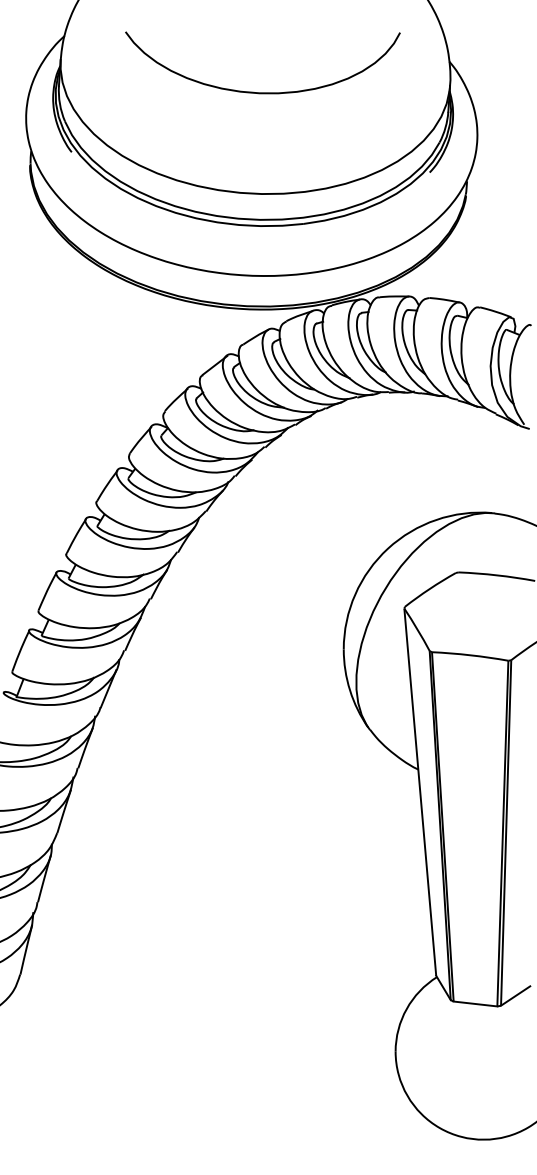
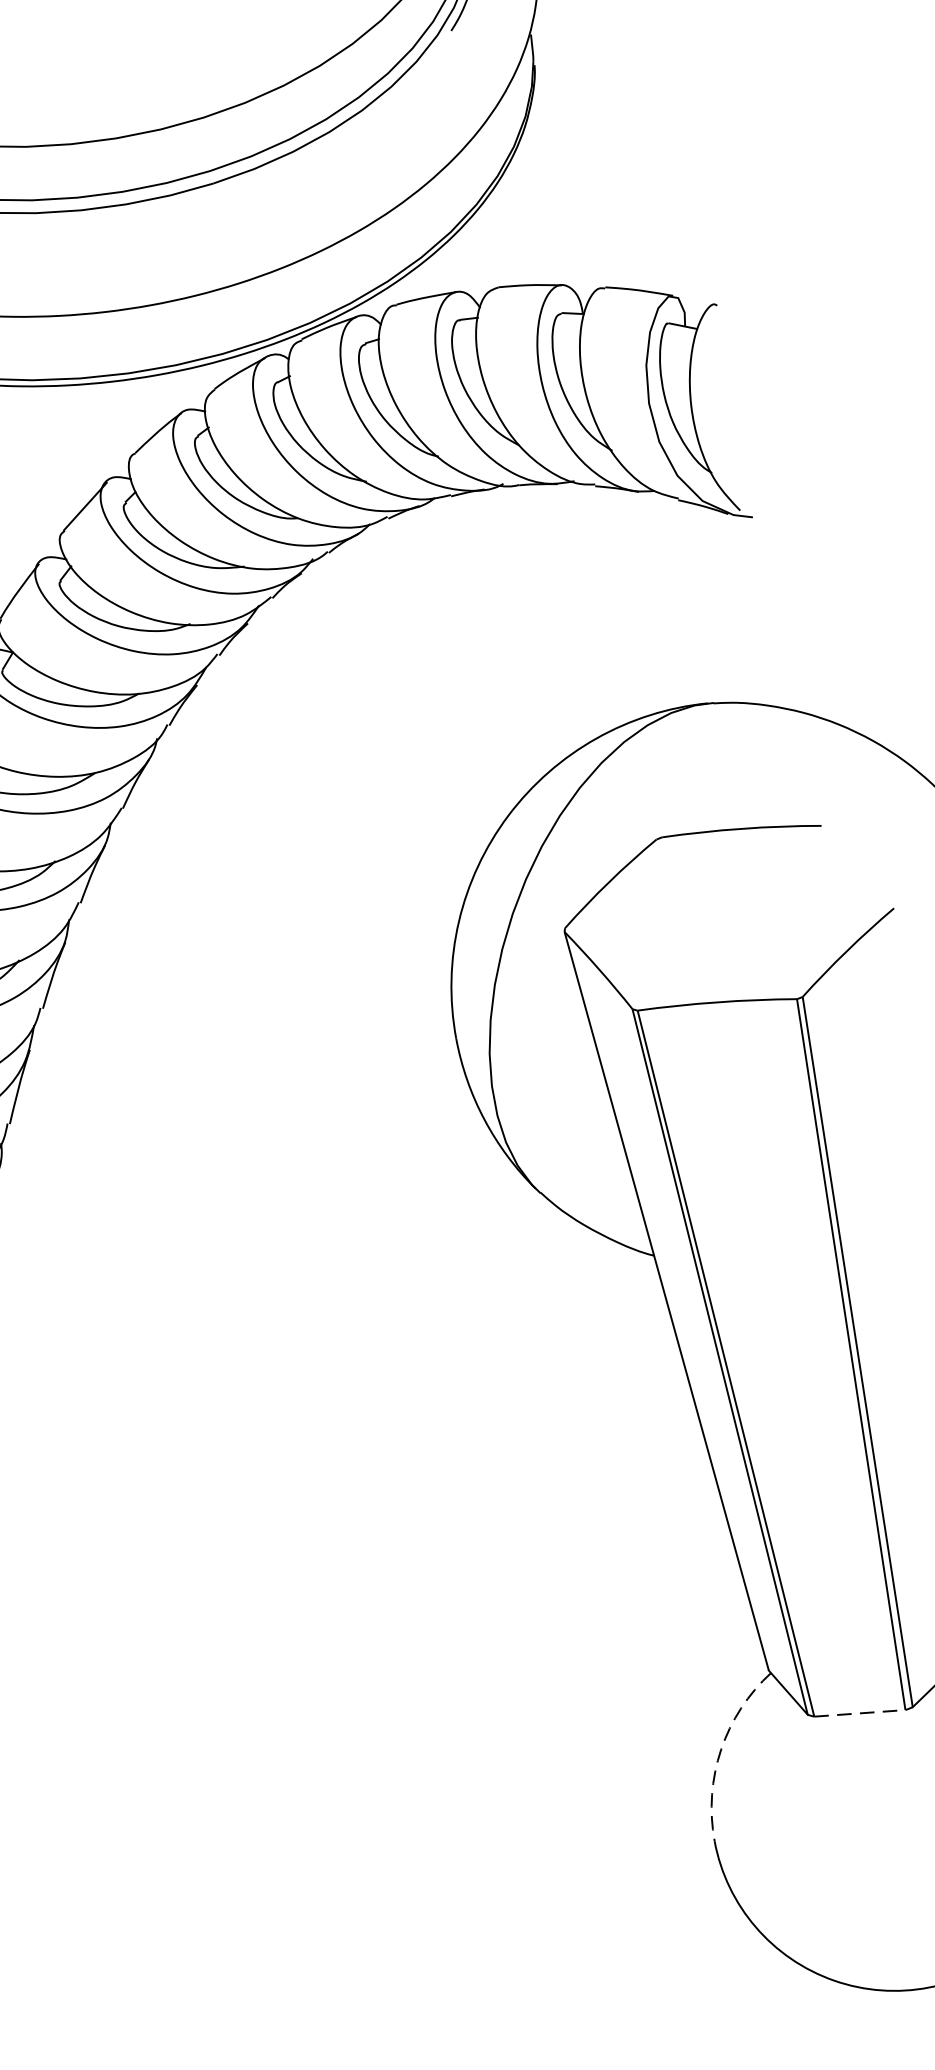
line: (475, 1004) -> (860, 1714), solid -> dashed
arc: (406, 1009) -> (720, 1750), solid -> dashed

